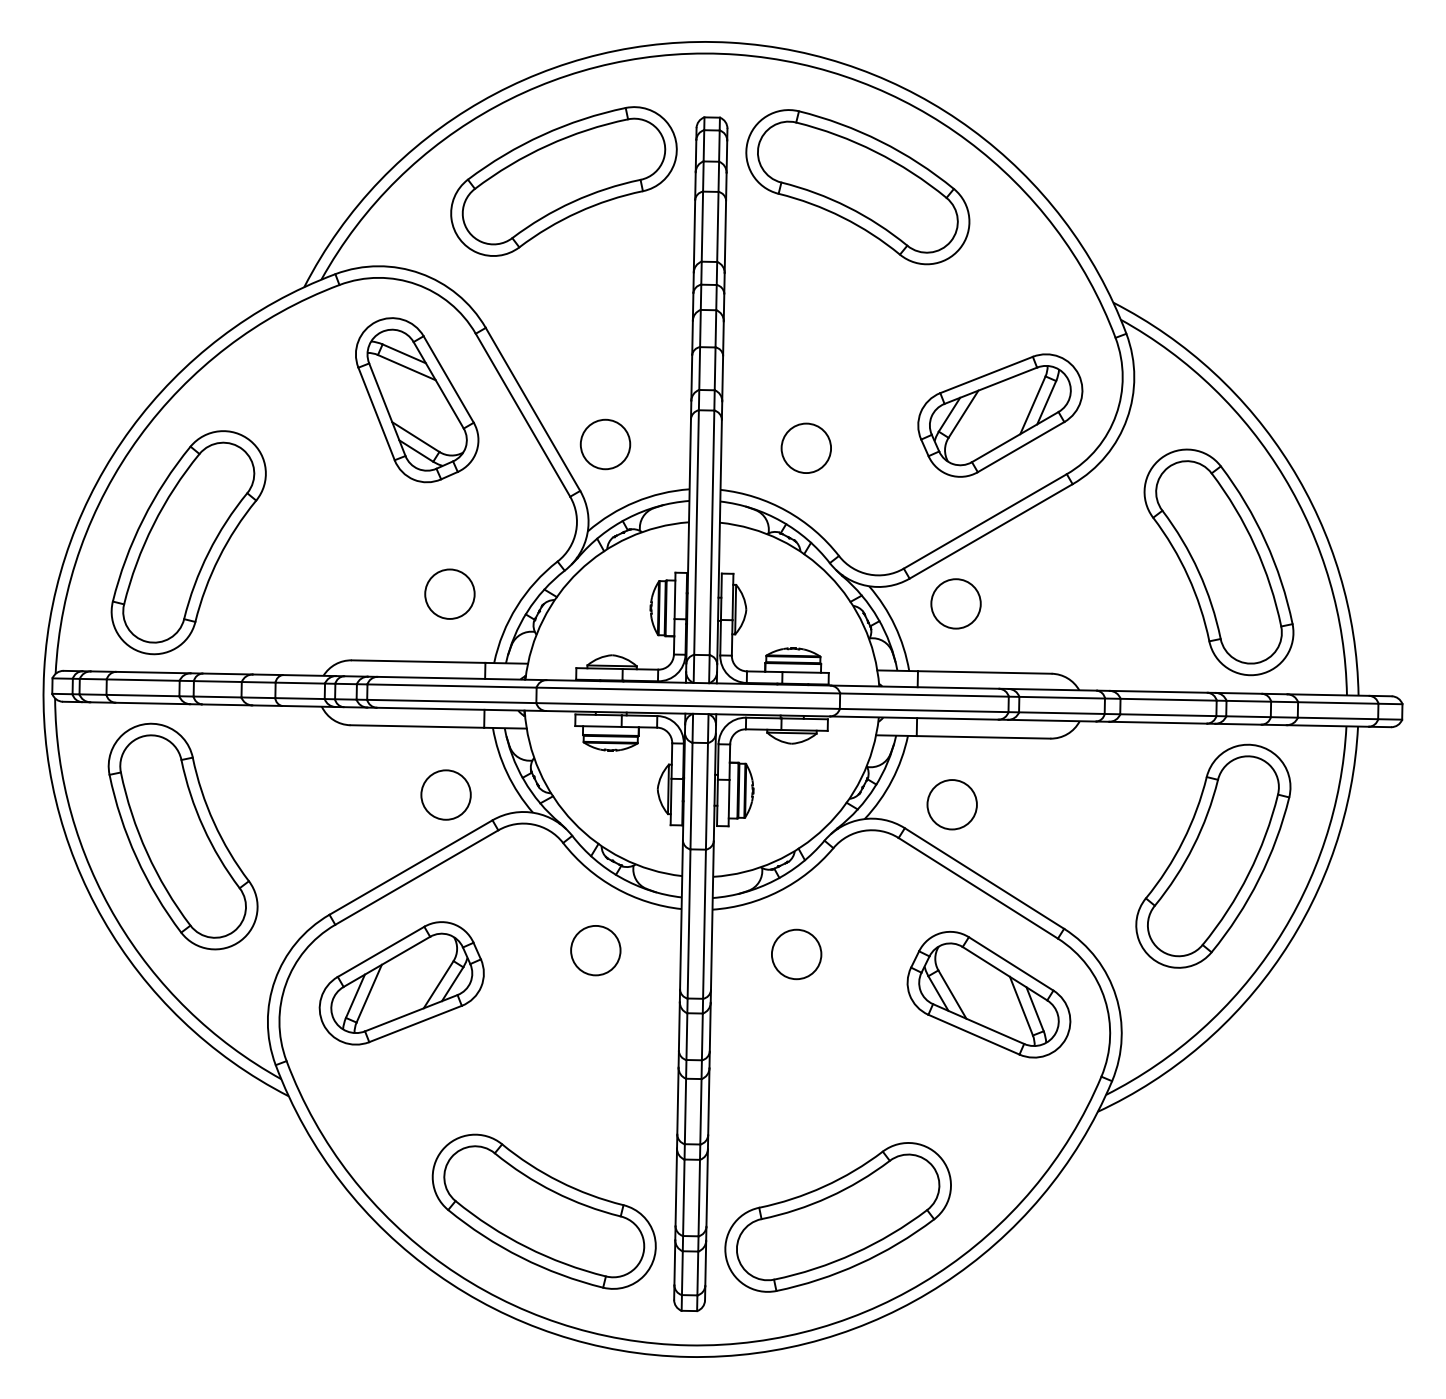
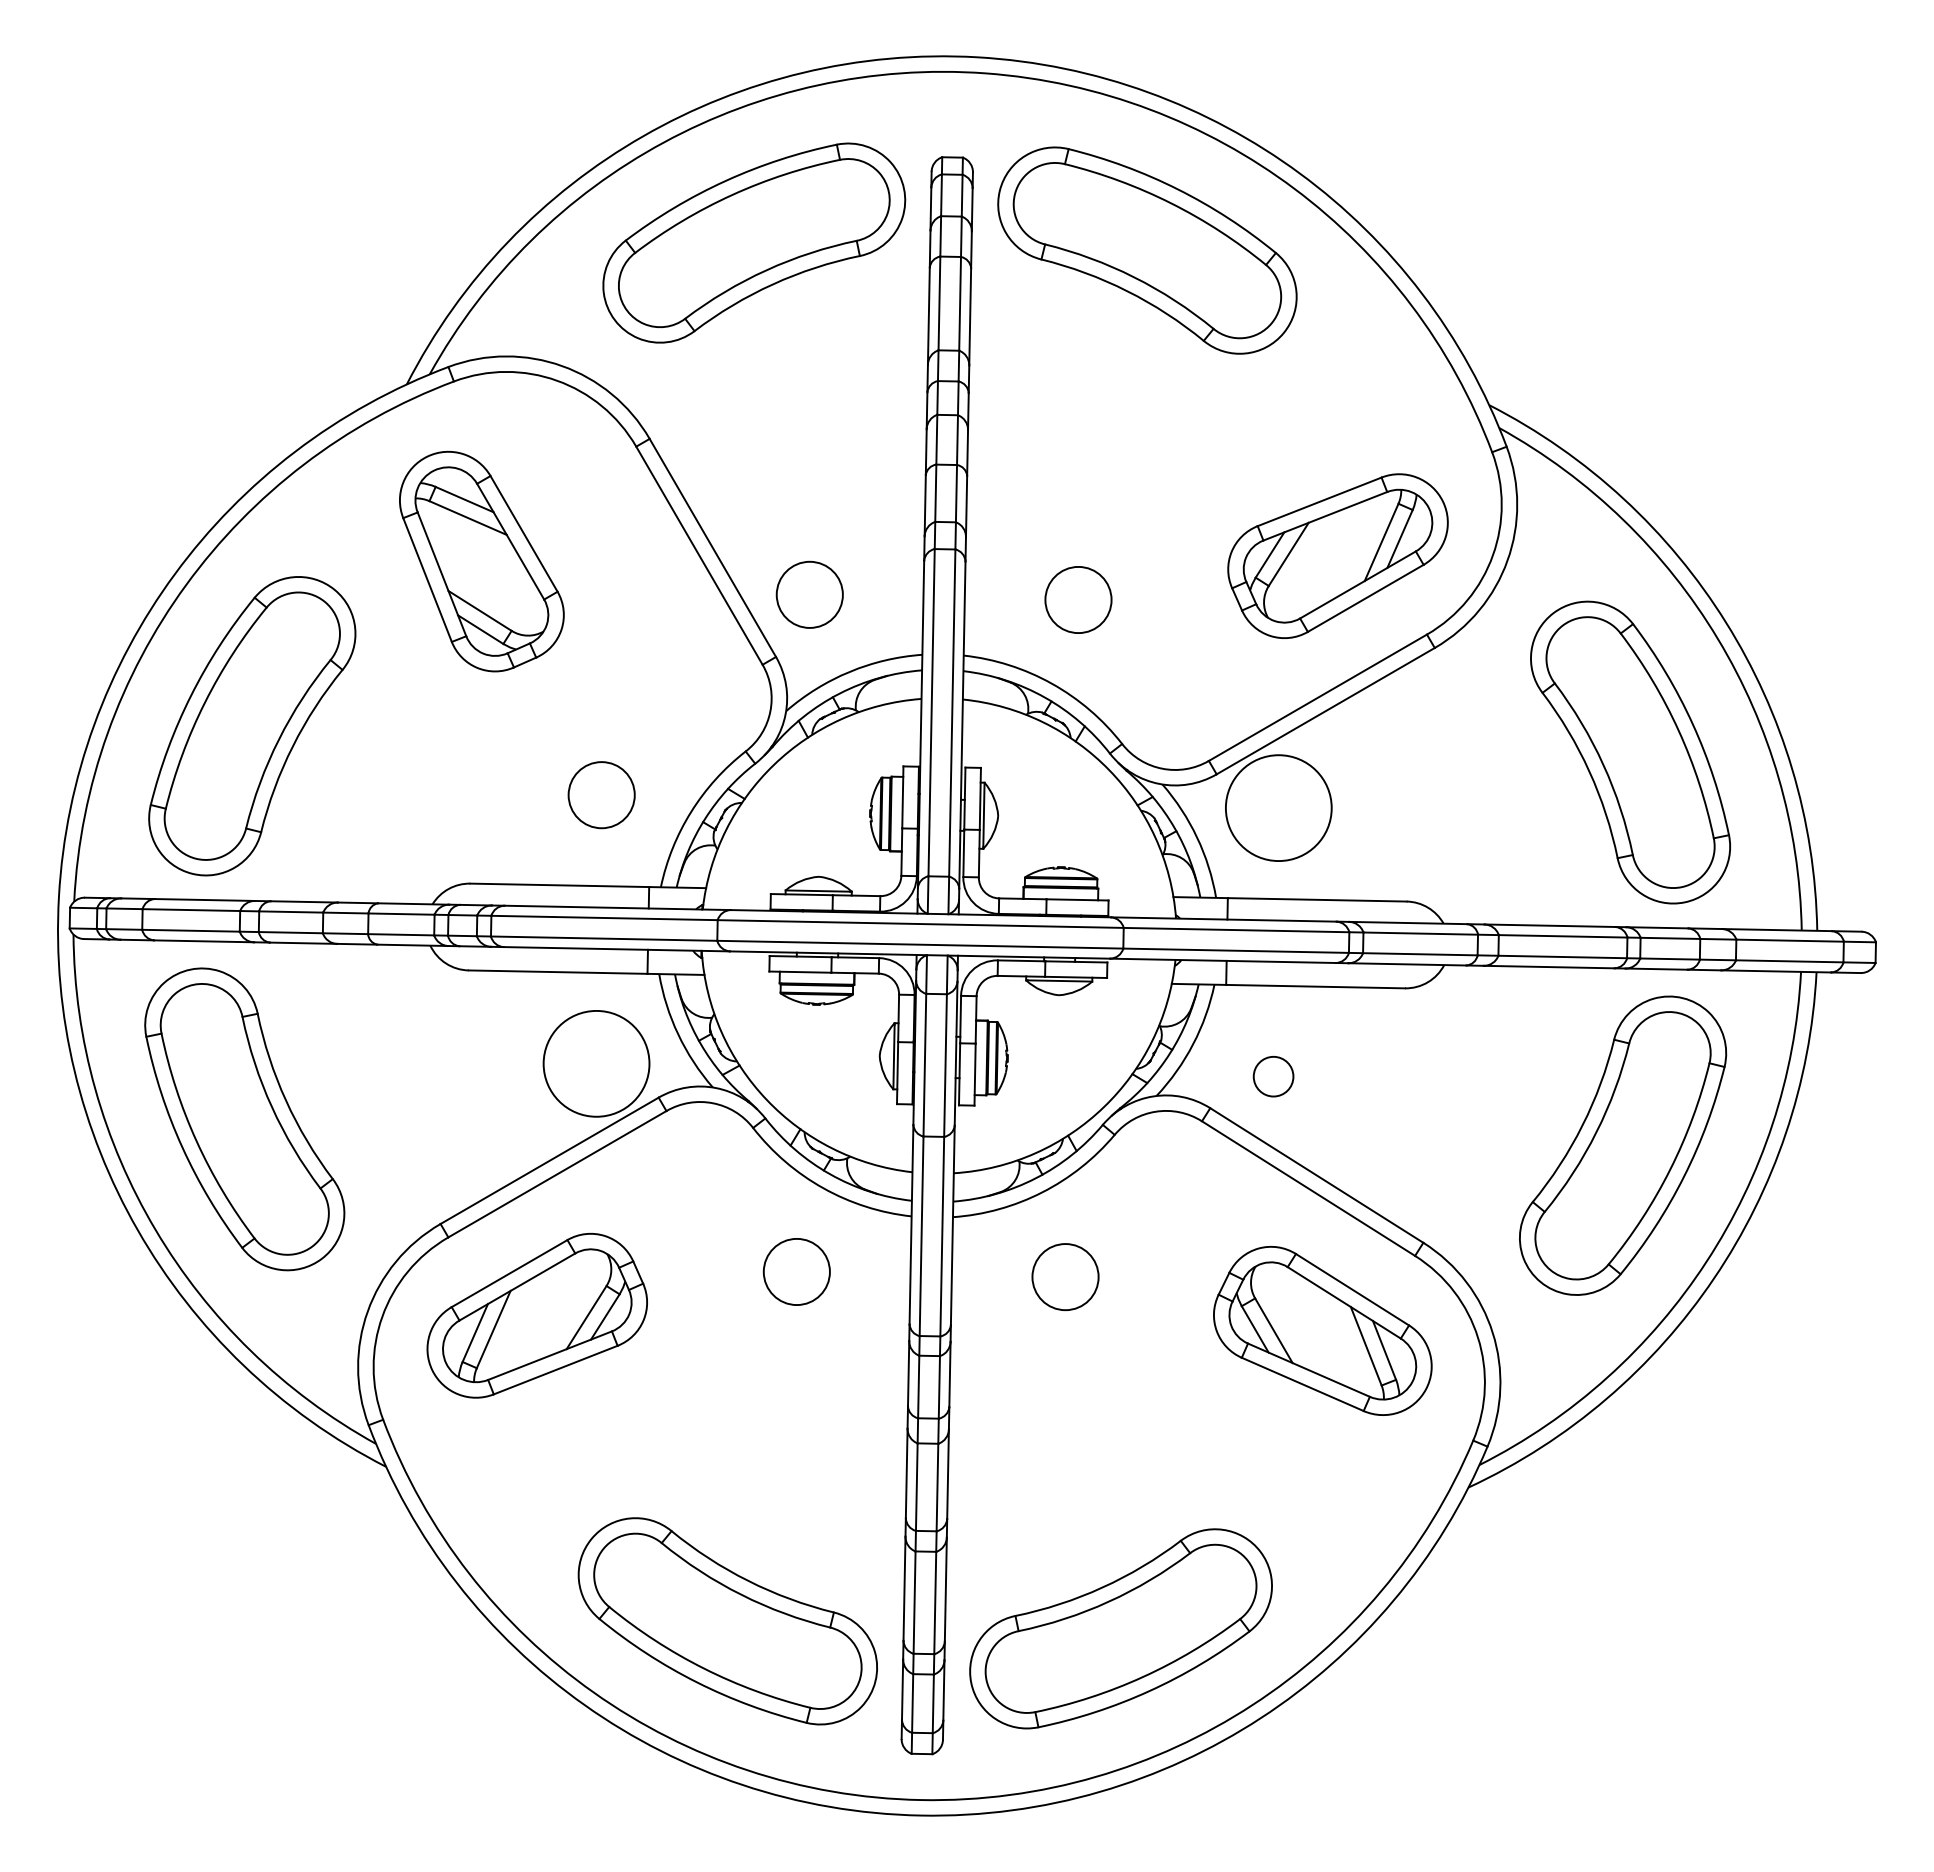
part: (416, 400) -> (481, 561), moved
circle: (955, 604) -> (1278, 808), size x1.6
circle: (446, 794) -> (596, 1063), size x1.6
circle: (952, 804) -> (1273, 1076), size x0.6

